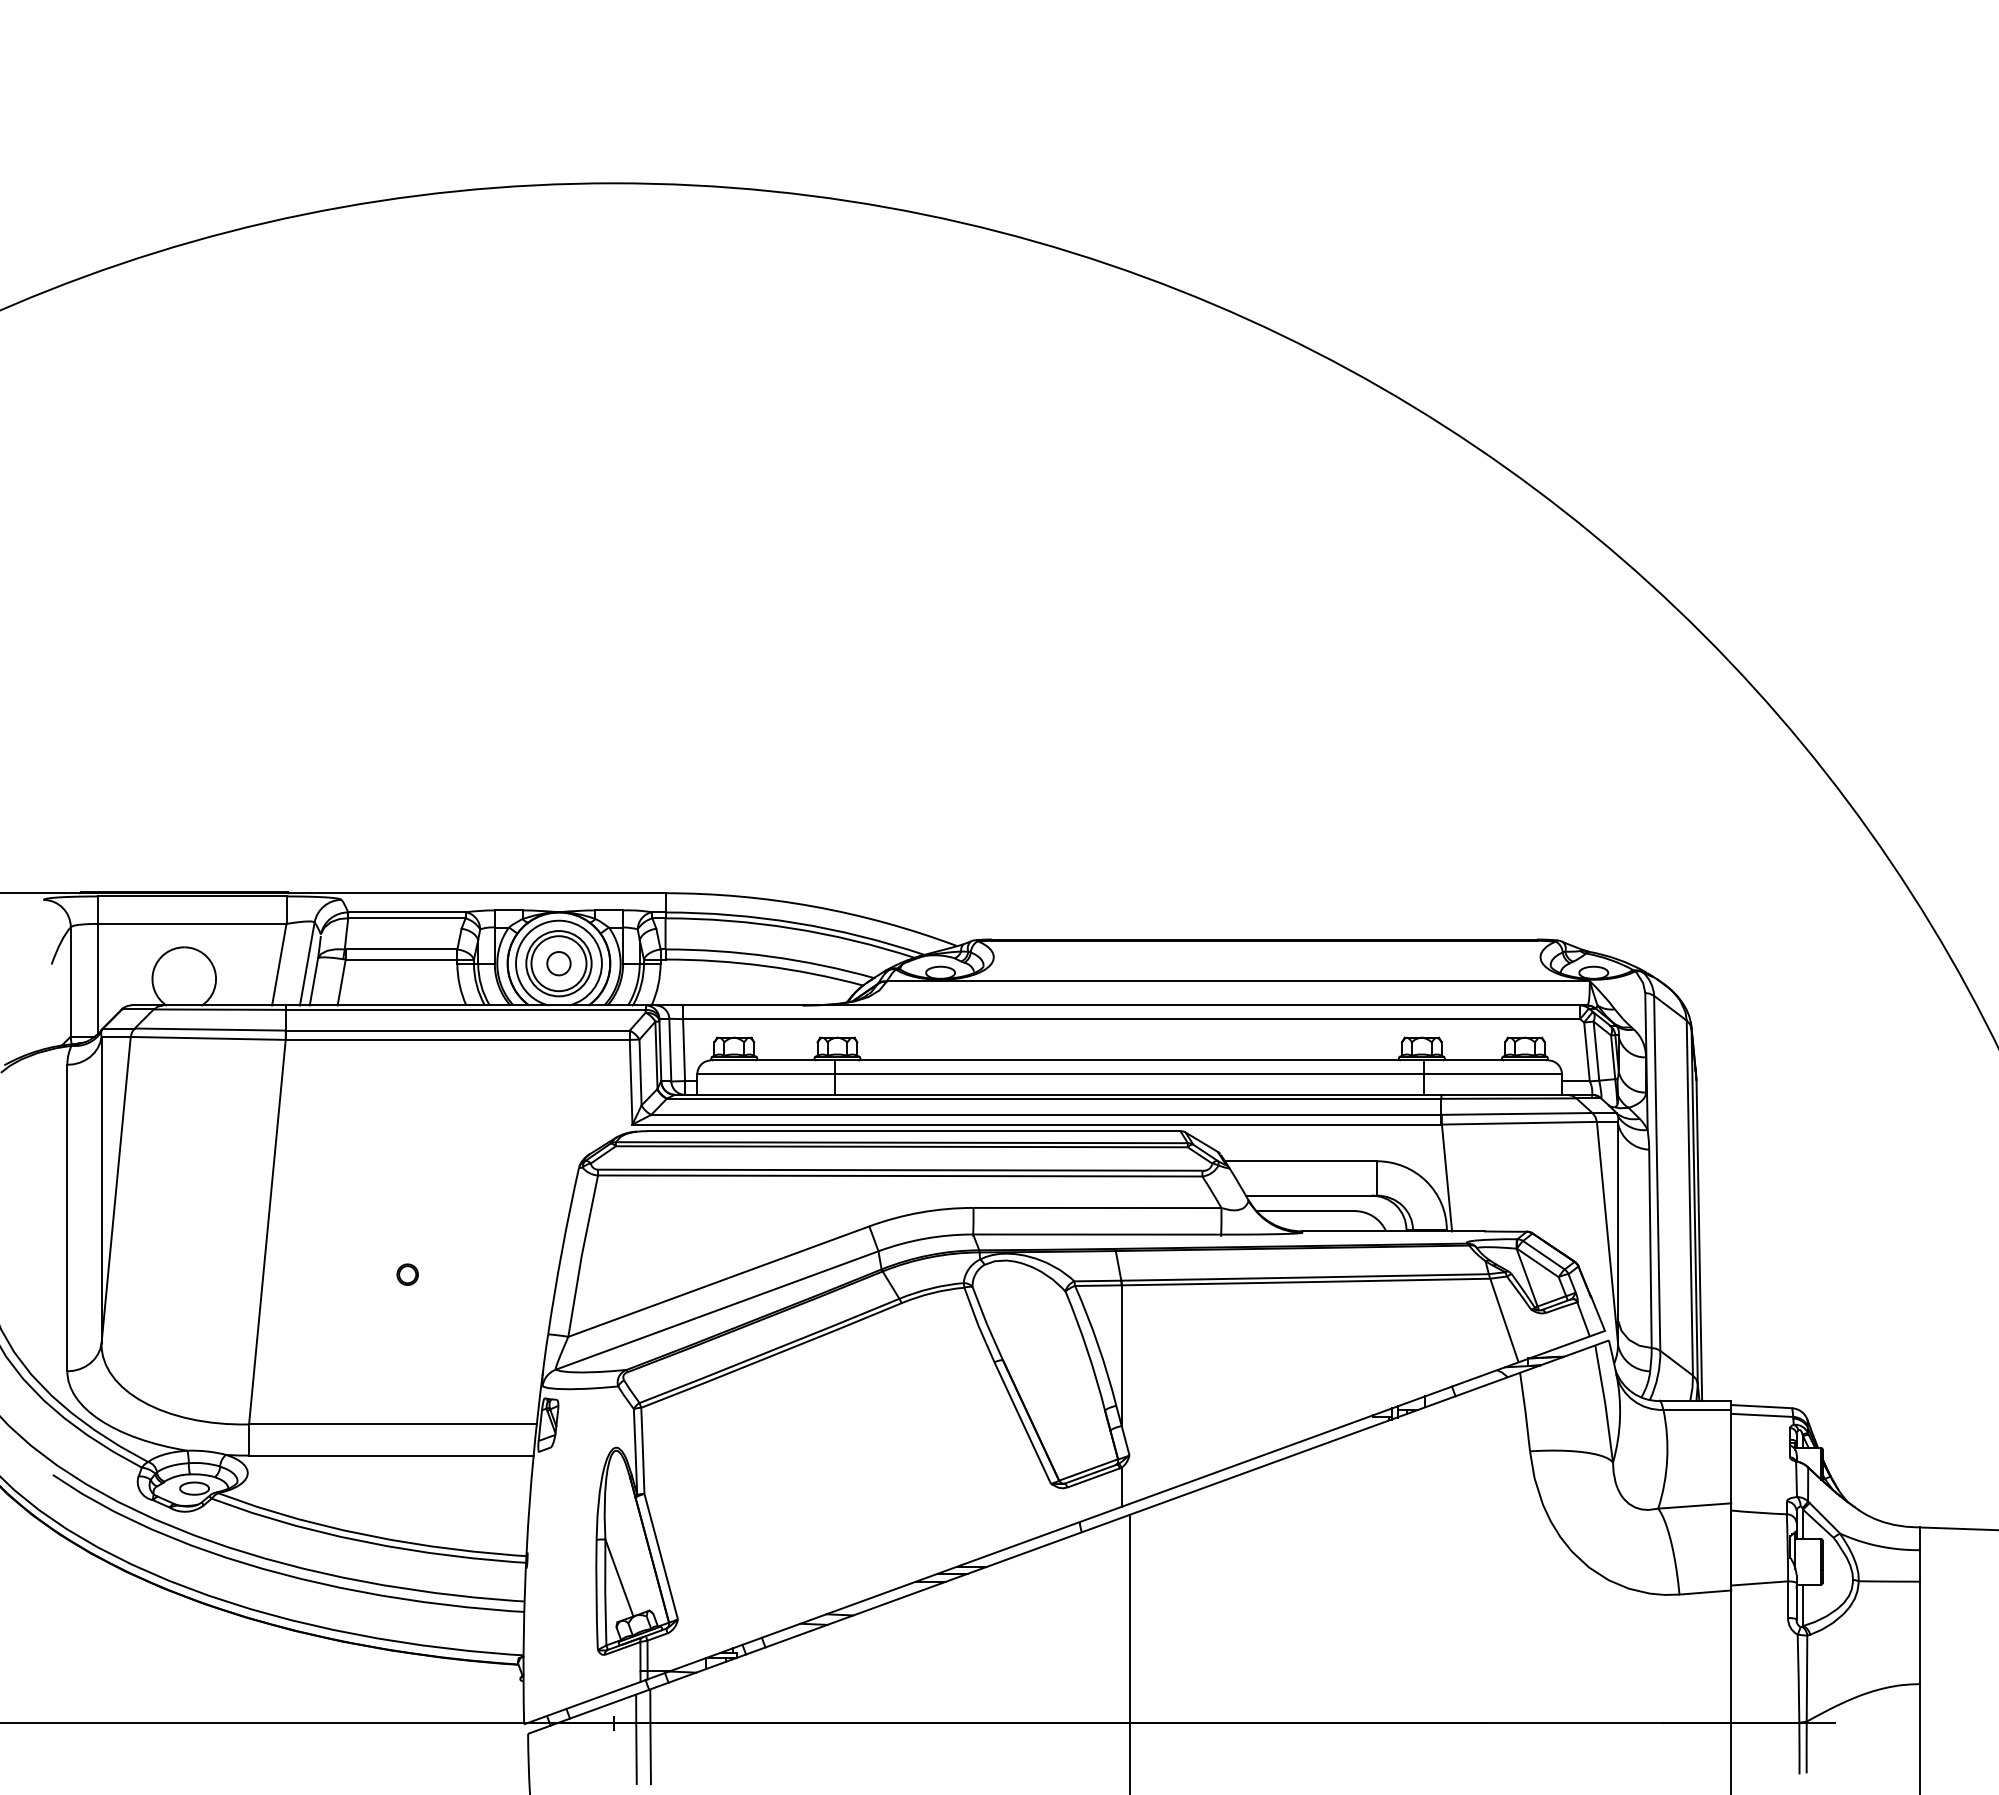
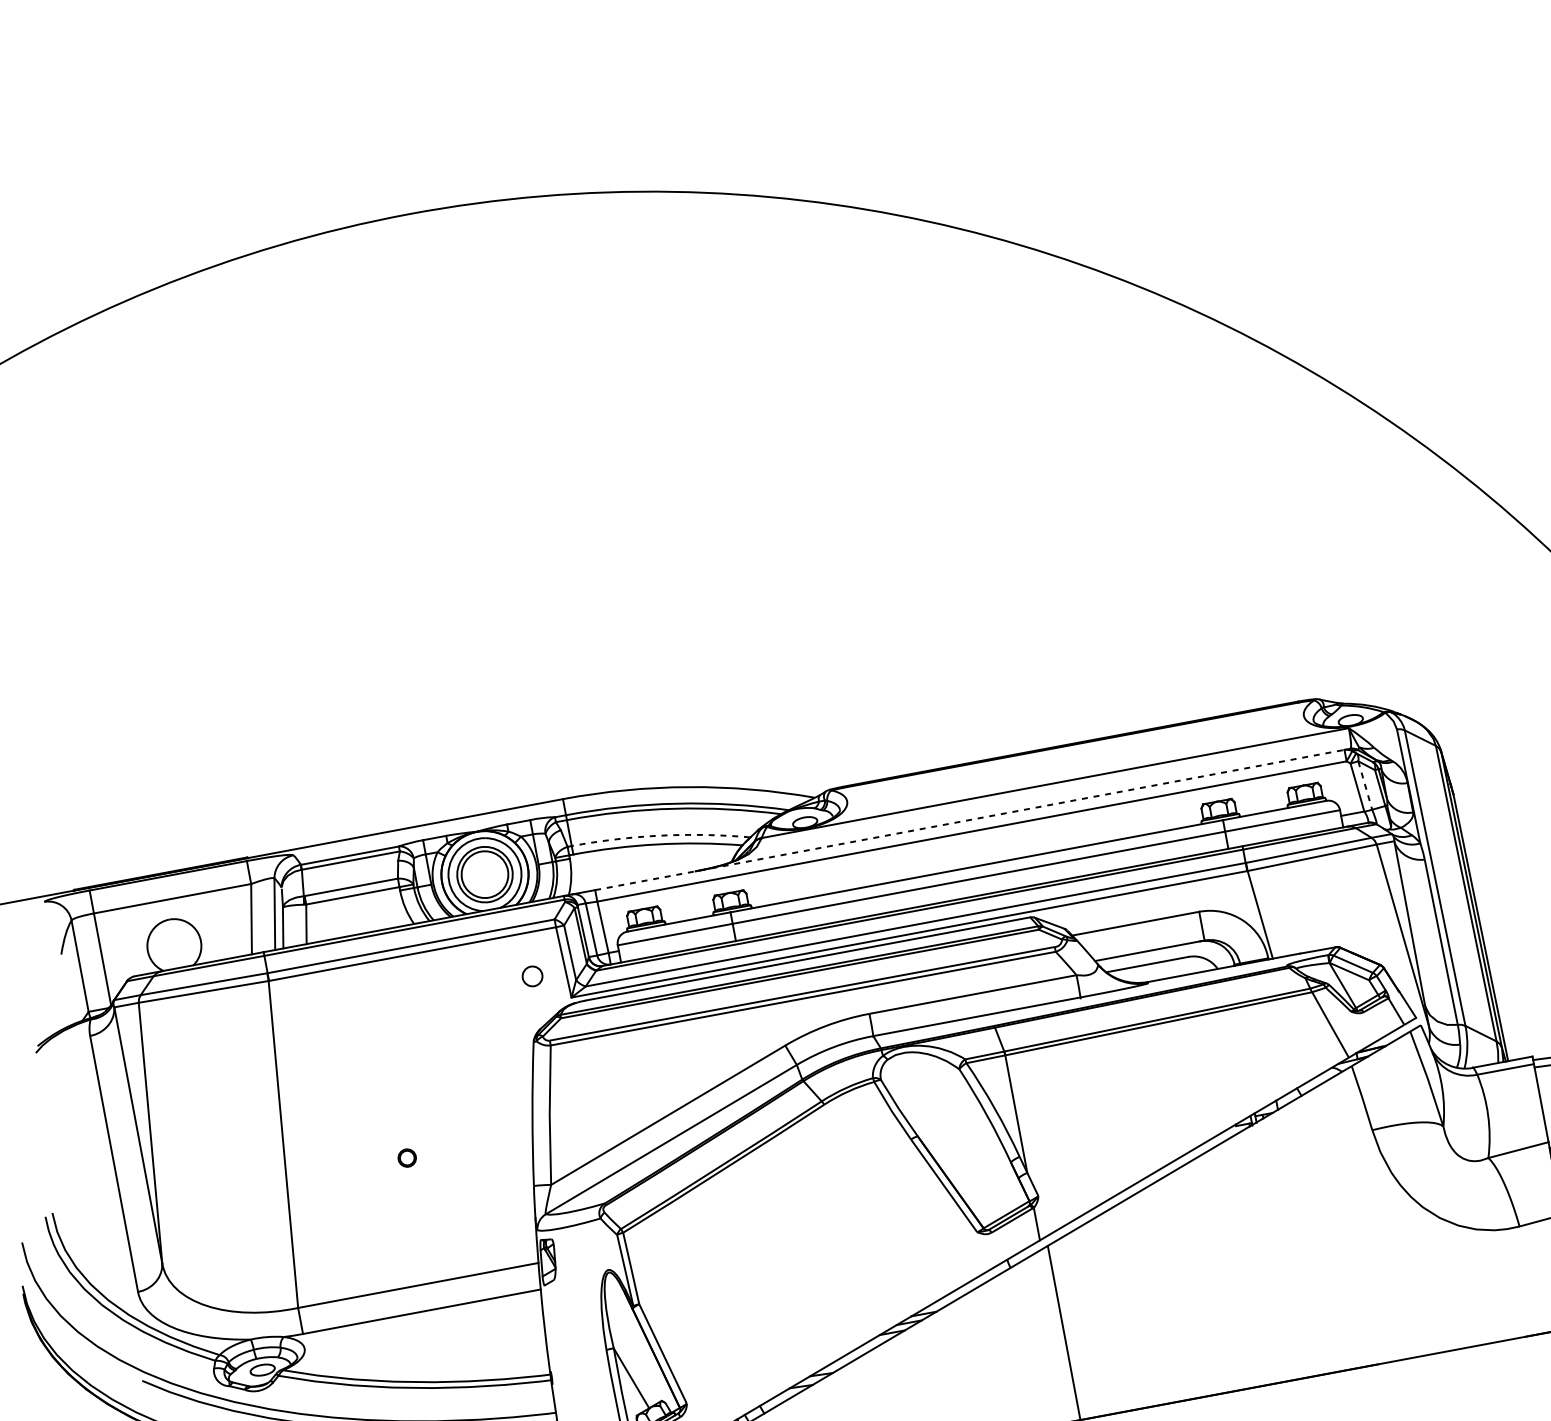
arc: (770, 956) -> (660, 835), solid -> dashed
circle: (558, 963) -> (532, 976), moved
line: (1131, 1005) -> (969, 820), solid -> dashed
line: (1596, 1051) -> (1365, 785), solid -> dashed

